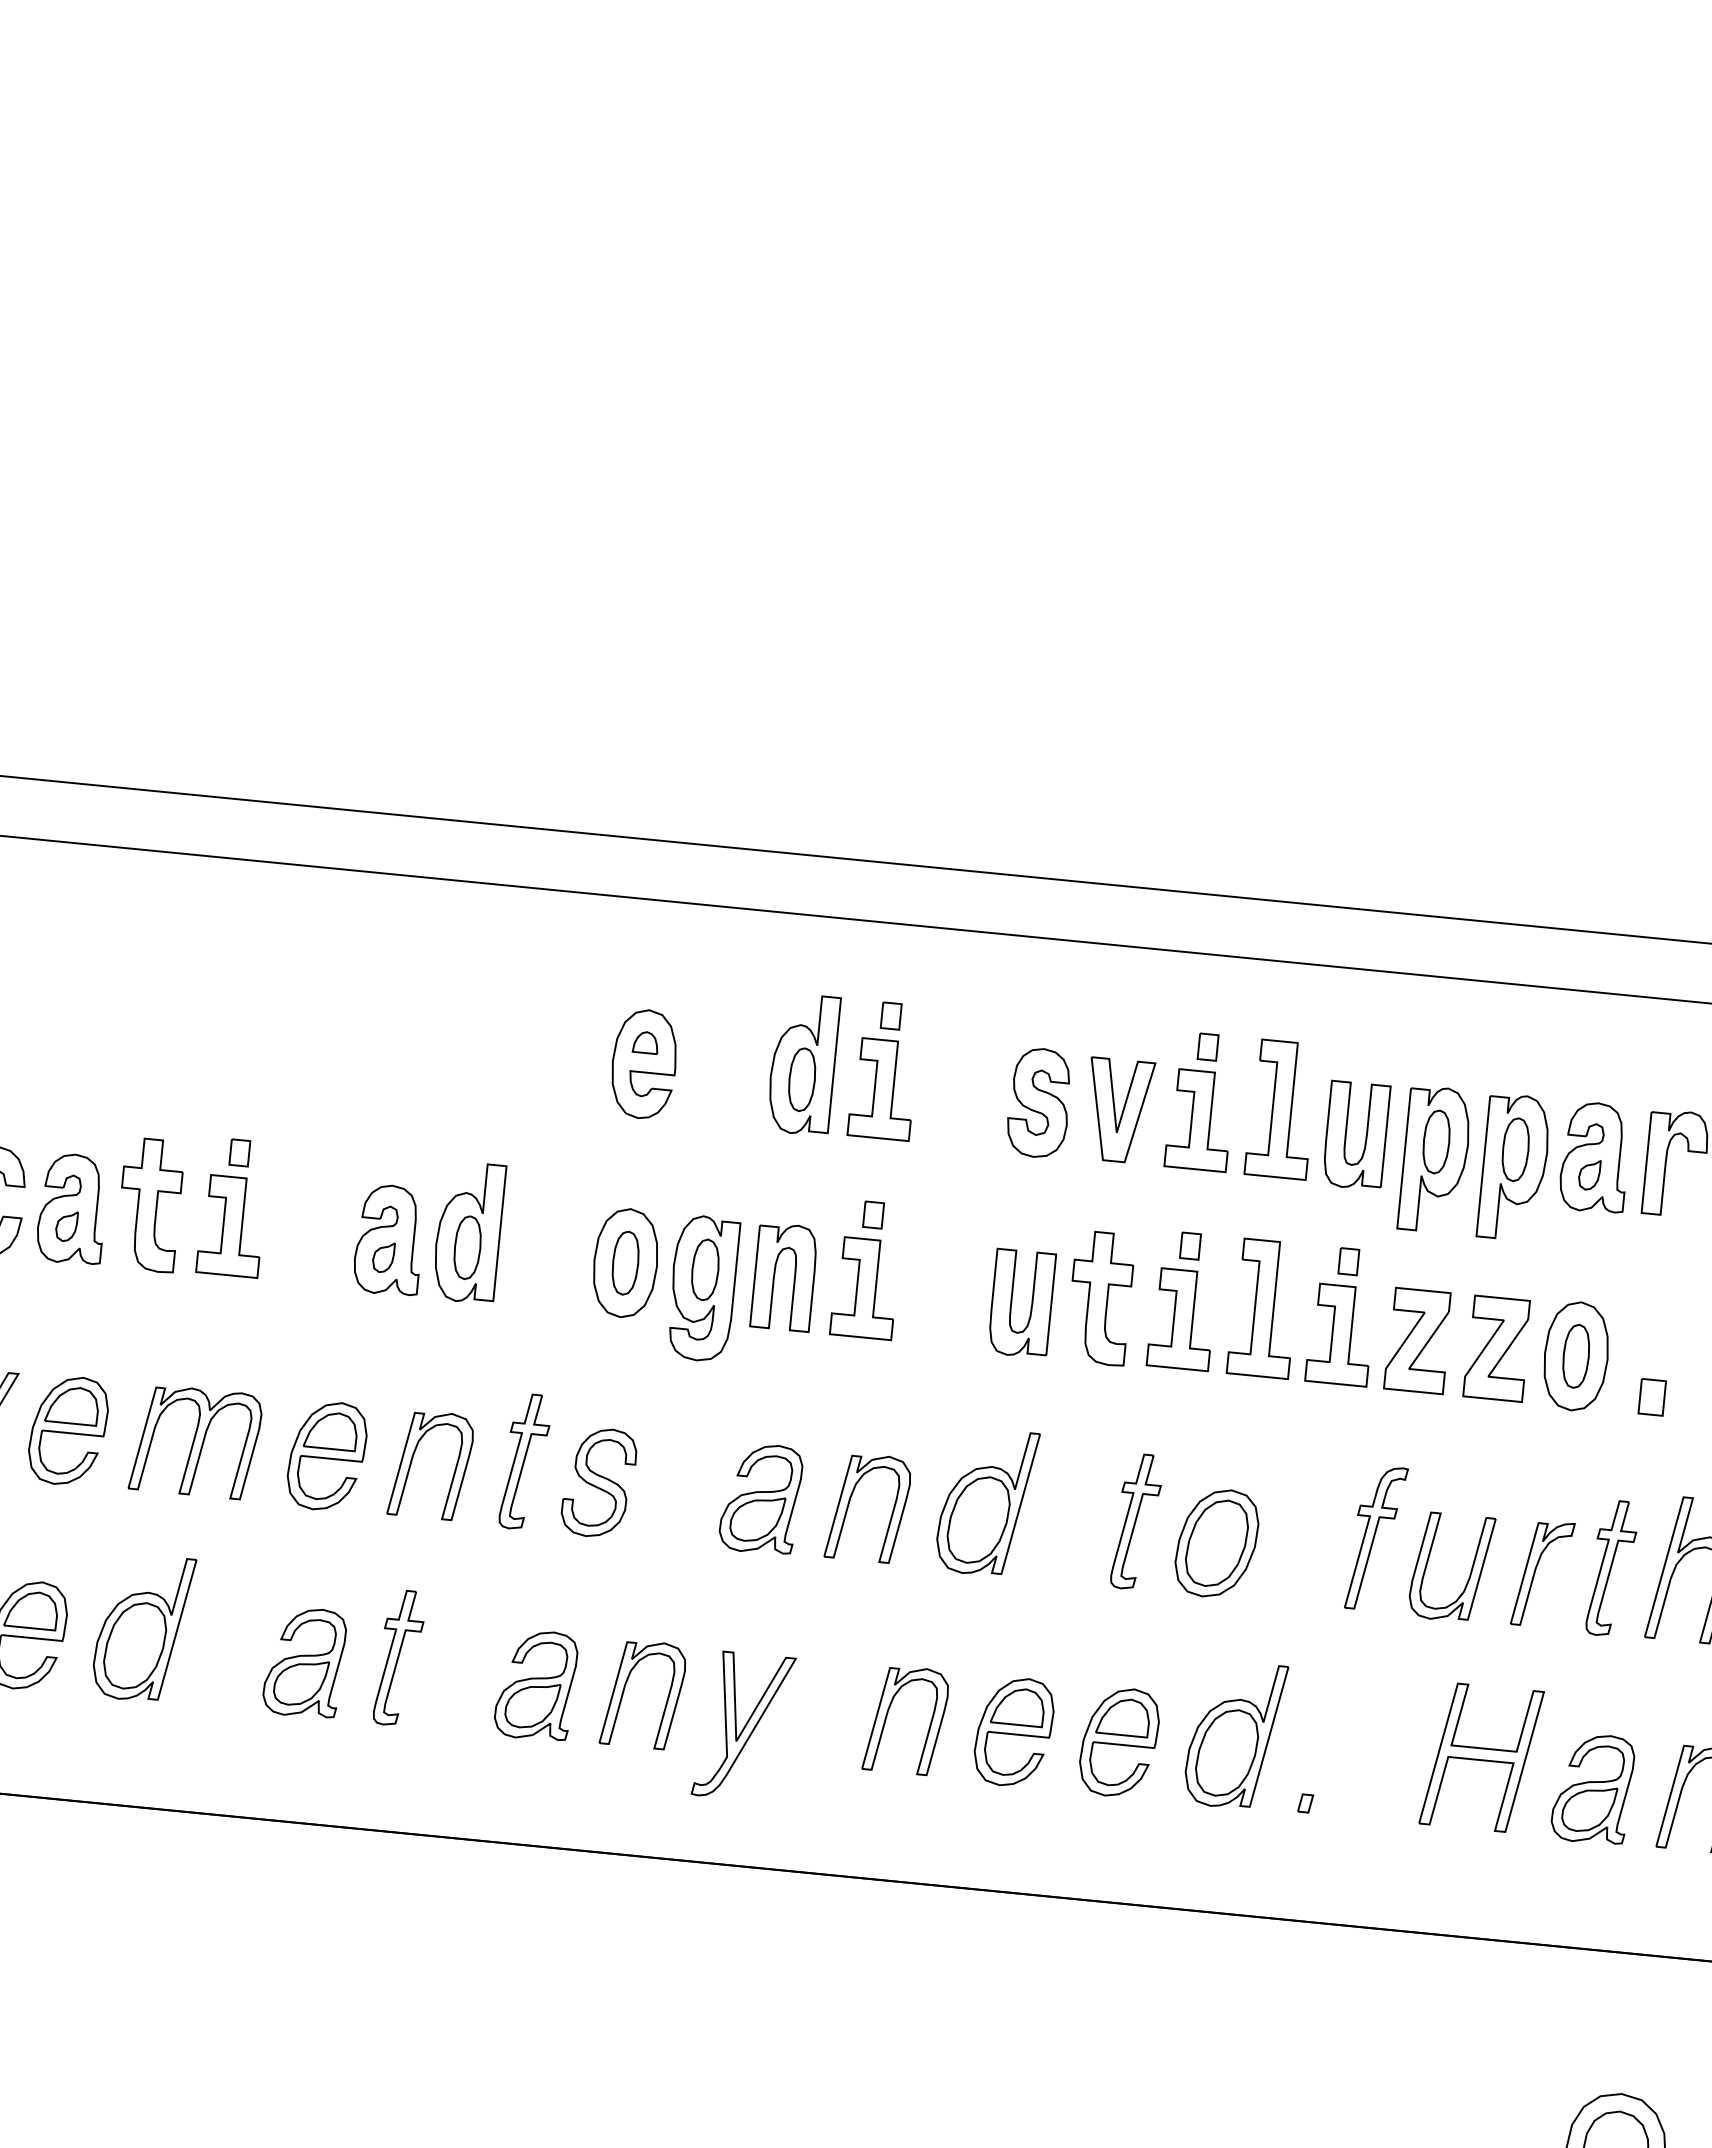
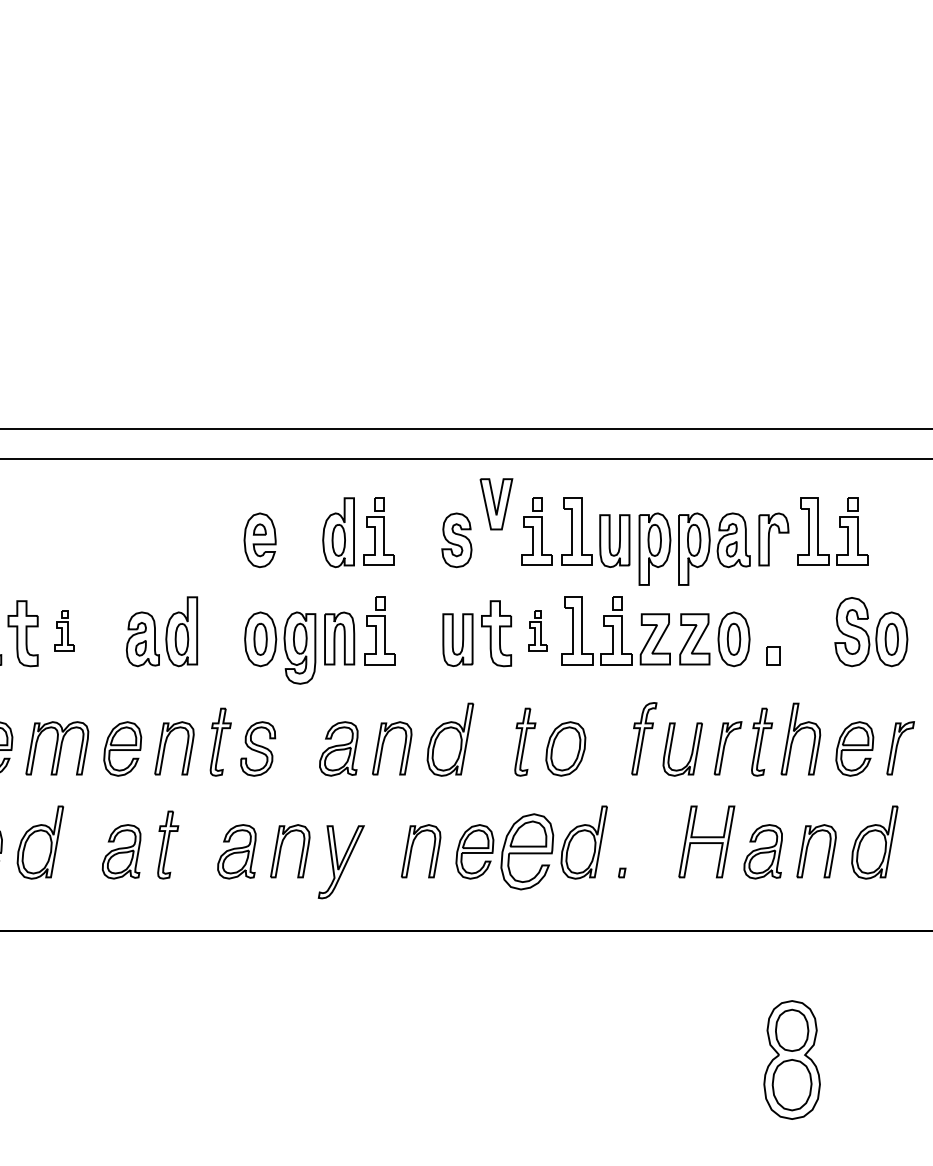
part: (1118, 1111) -> (496, 504), moved
part: (233, 1206) -> (64, 630), size x0.6
part: (1183, 1299) -> (537, 630), size x0.6
part: (1119, 1741) -> (527, 851), size x1.4

